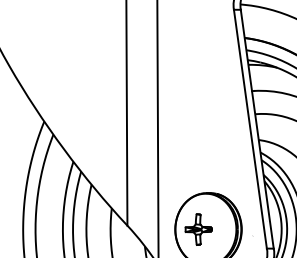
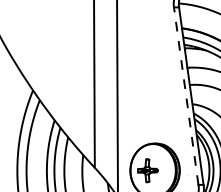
line: (250, 129) -> (186, 96), solid -> dashed

